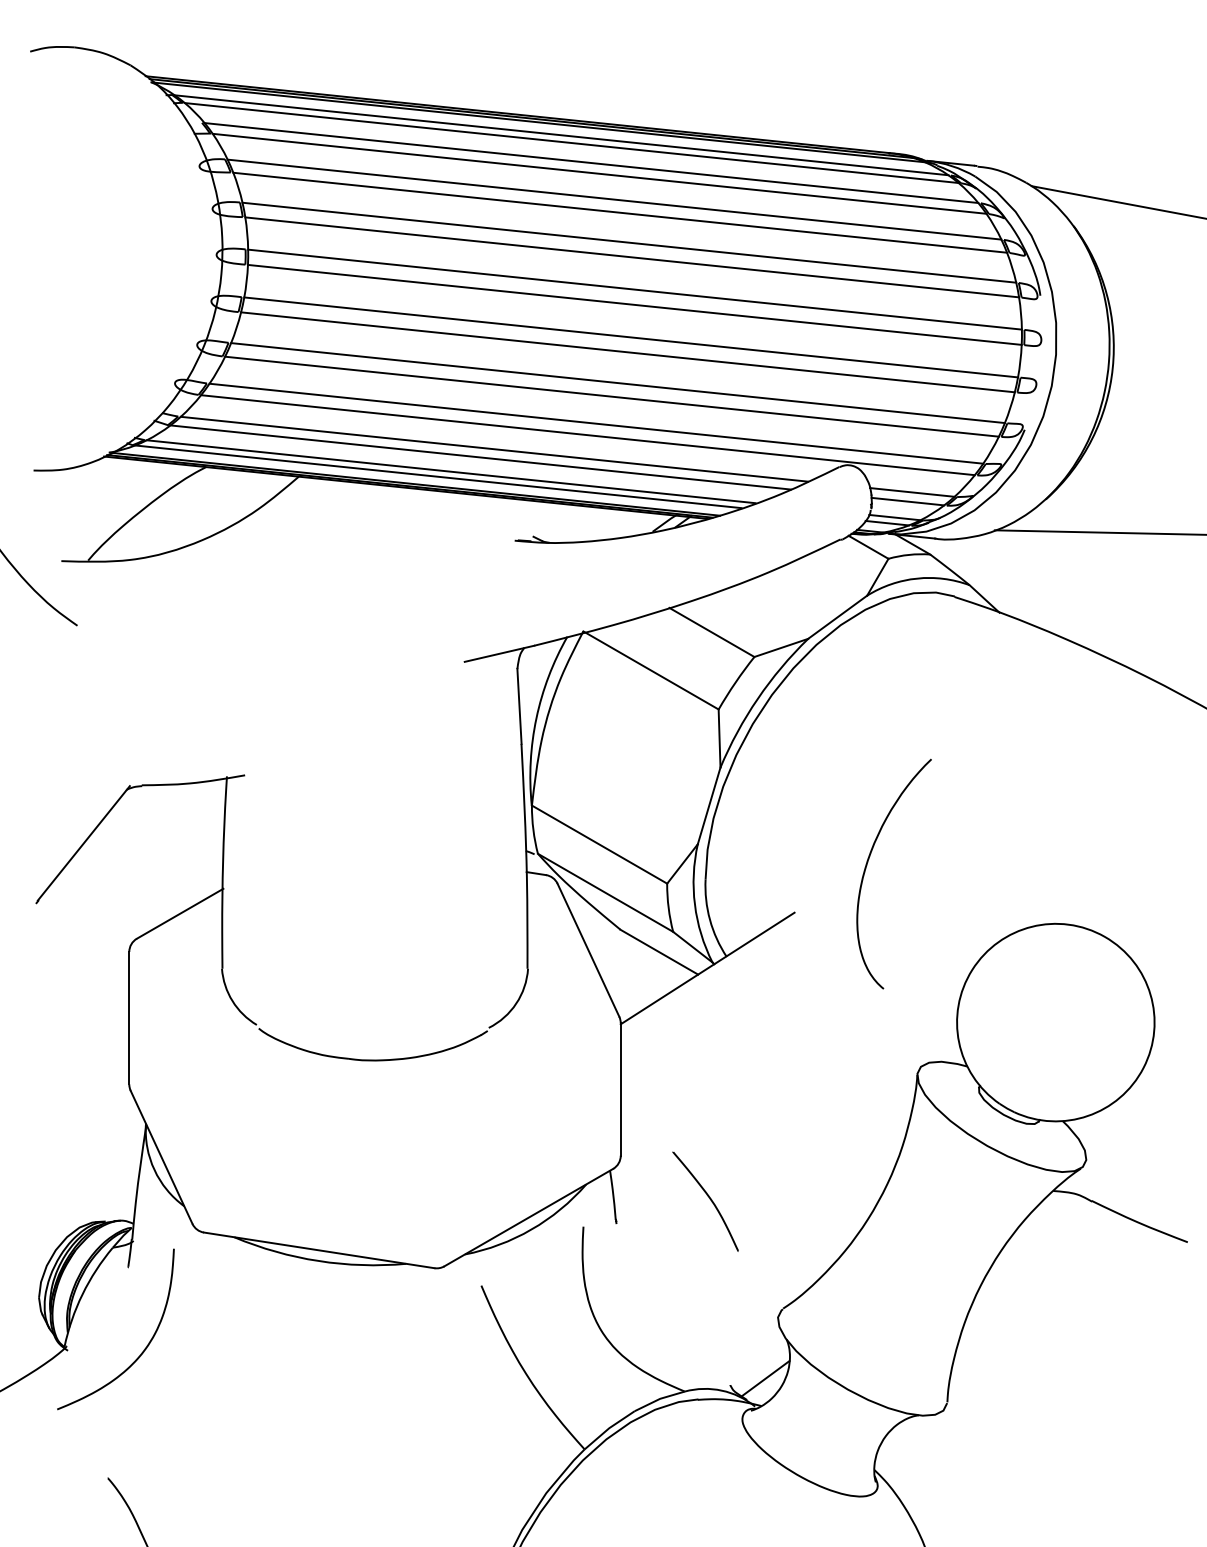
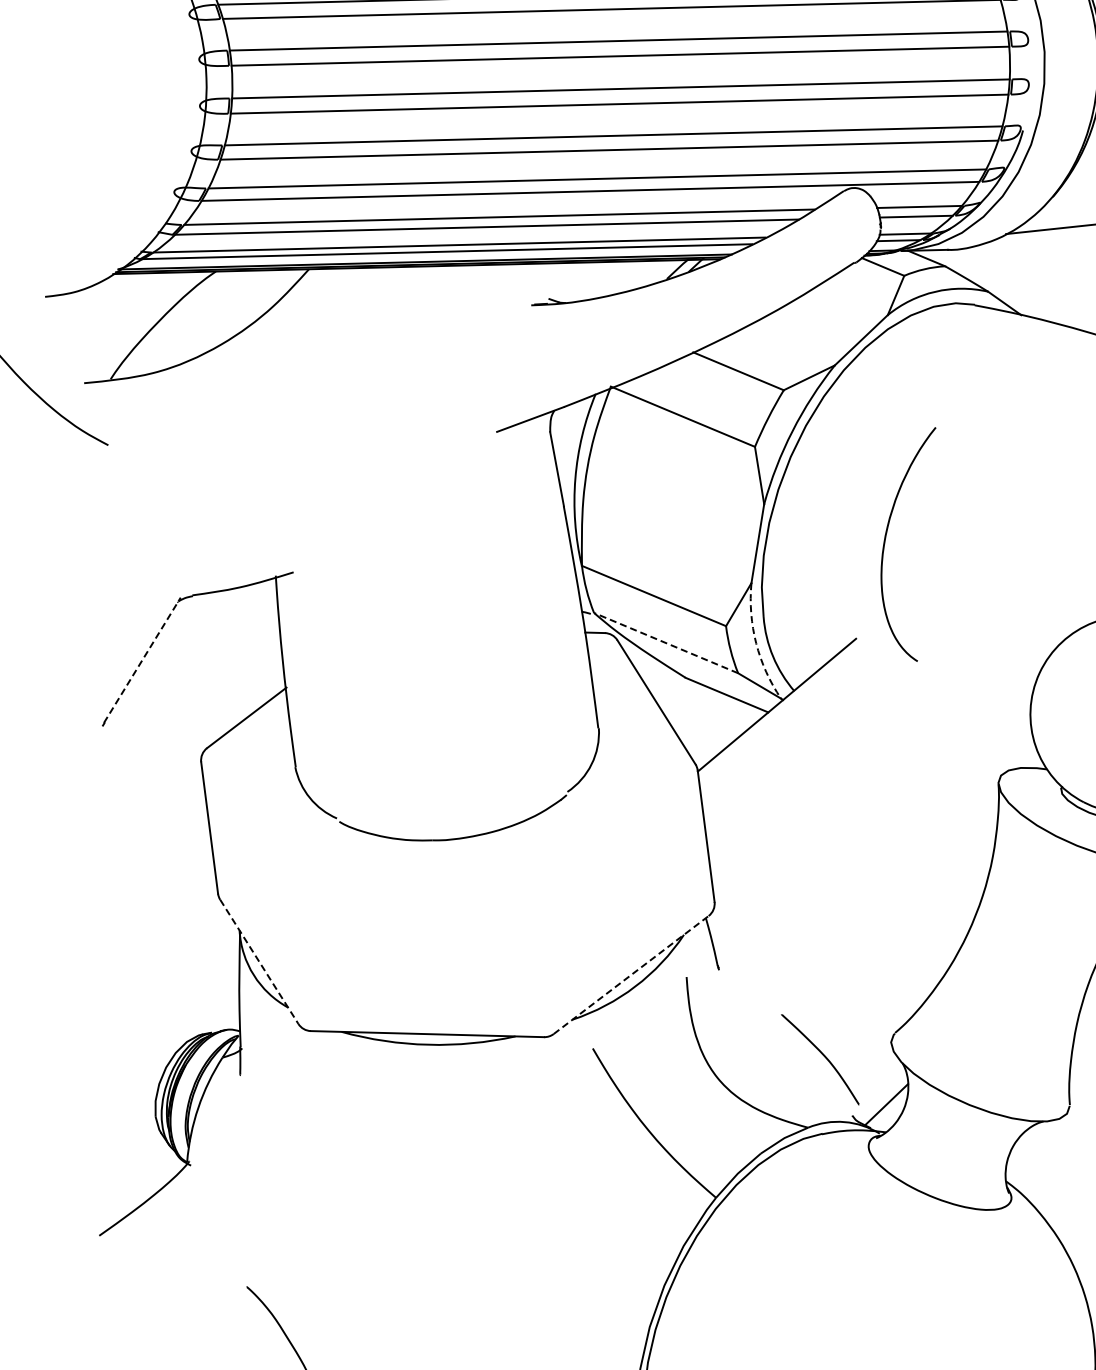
line: (84, 842) -> (142, 659), solid -> dashed
curve: (867, 865) -> (885, 541), moved
line: (605, 892) -> (666, 642), solid -> dashed
arc: (694, 904) -> (755, 643), solid -> dashed
line: (161, 1157) -> (259, 962), solid -> dashed
curve: (709, 1199) -> (823, 1057), moved
line: (529, 1217) -> (631, 974), solid -> dashed
curve: (140, 1353) -> (263, 1159), removed

